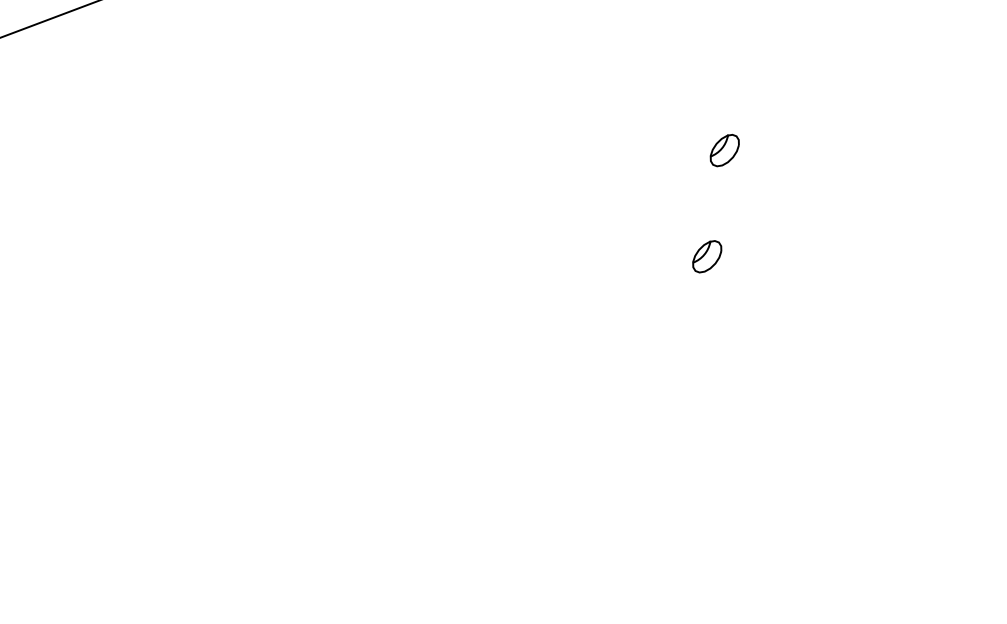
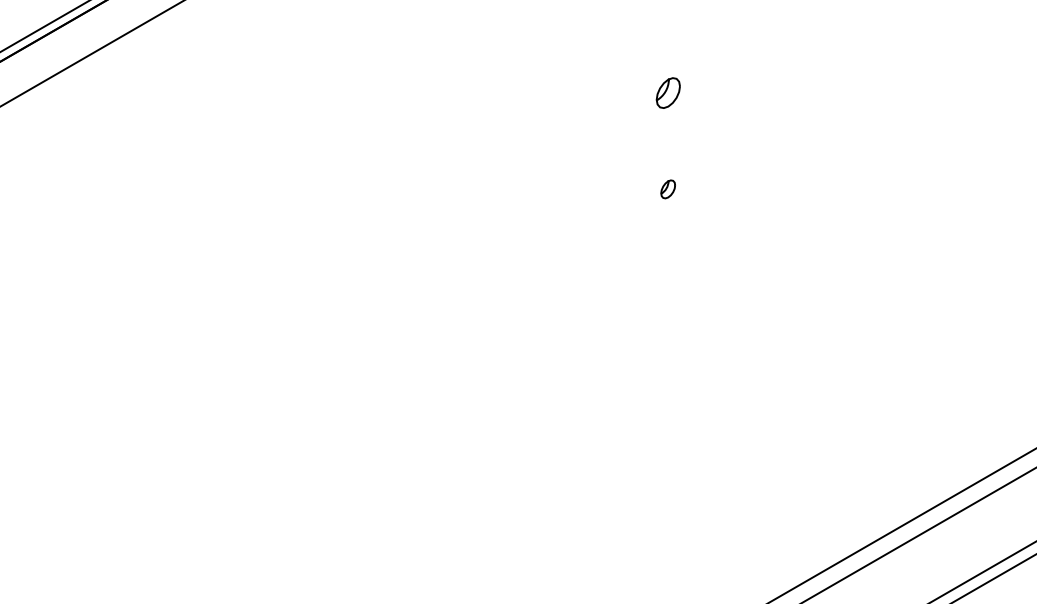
part: (706, 256) -> (667, 189), size x0.6

